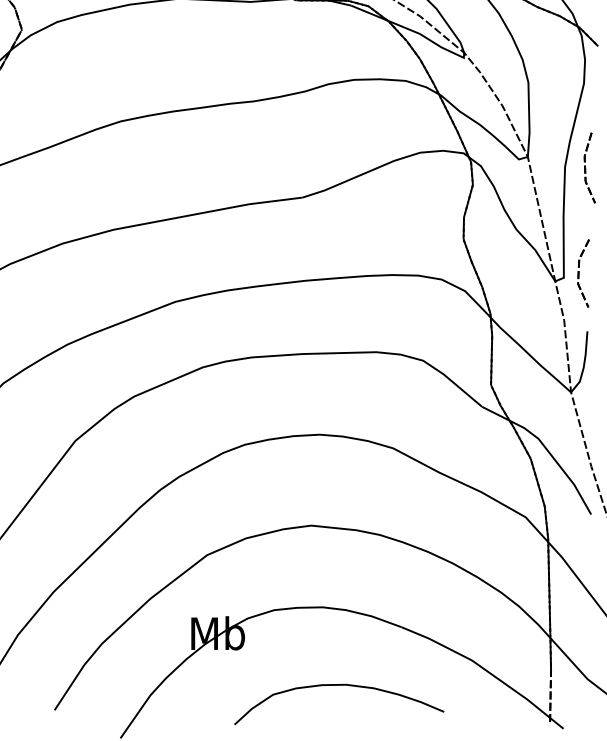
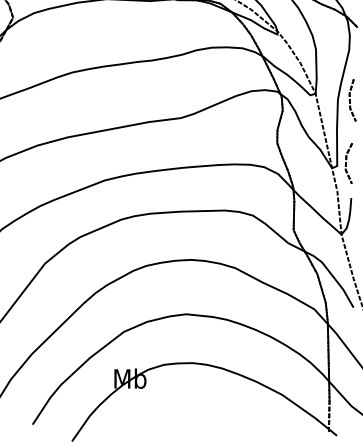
curve: (338, 686) -> (202, 410), removed

